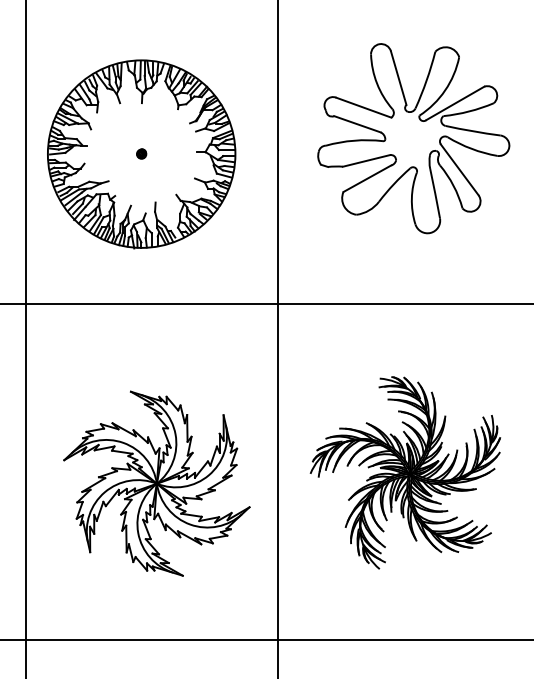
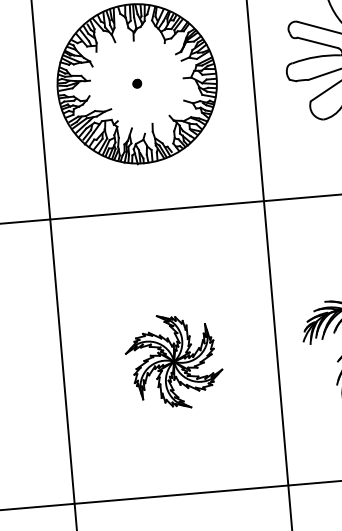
part: (156, 483) -> (173, 361), size x0.6

